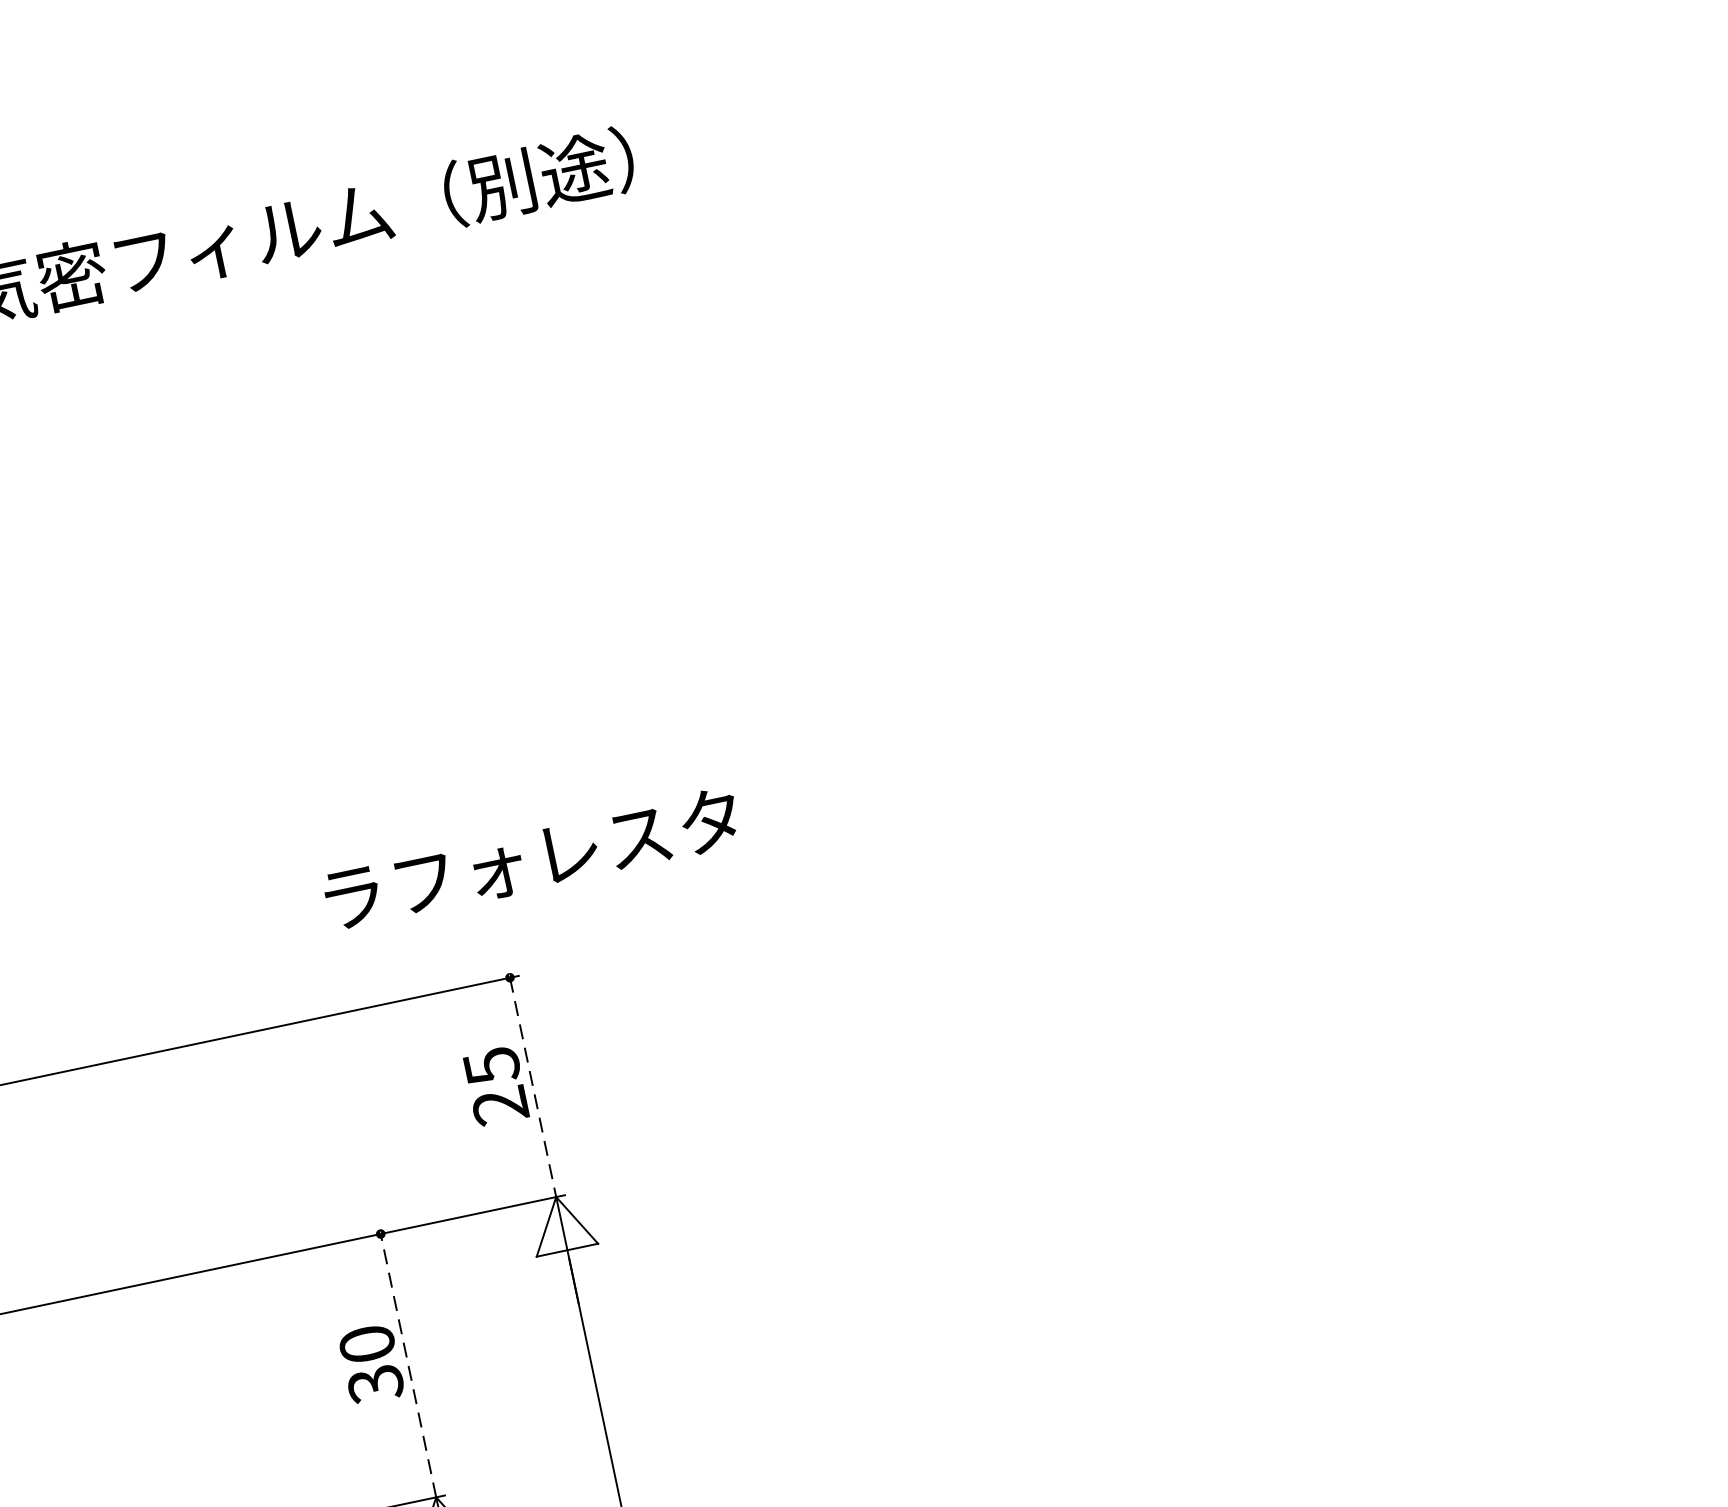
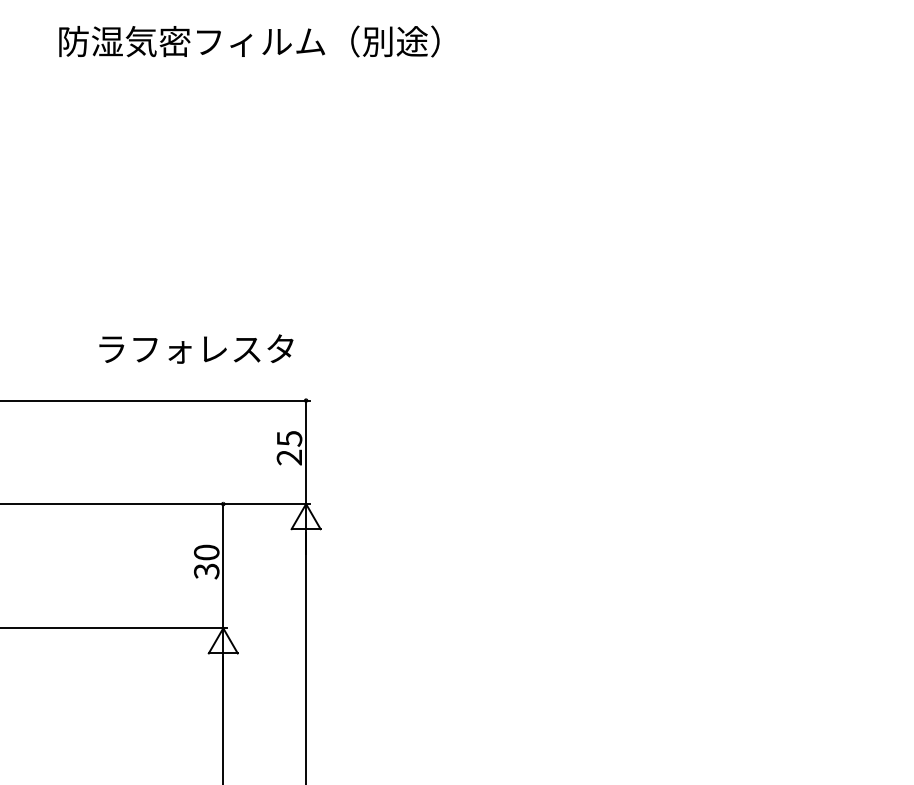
text: (532, 857) -> (196, 348), moved
line: (533, 1087) -> (306, 452), dashed -> solid
line: (408, 1364) -> (223, 565), dashed -> solid

